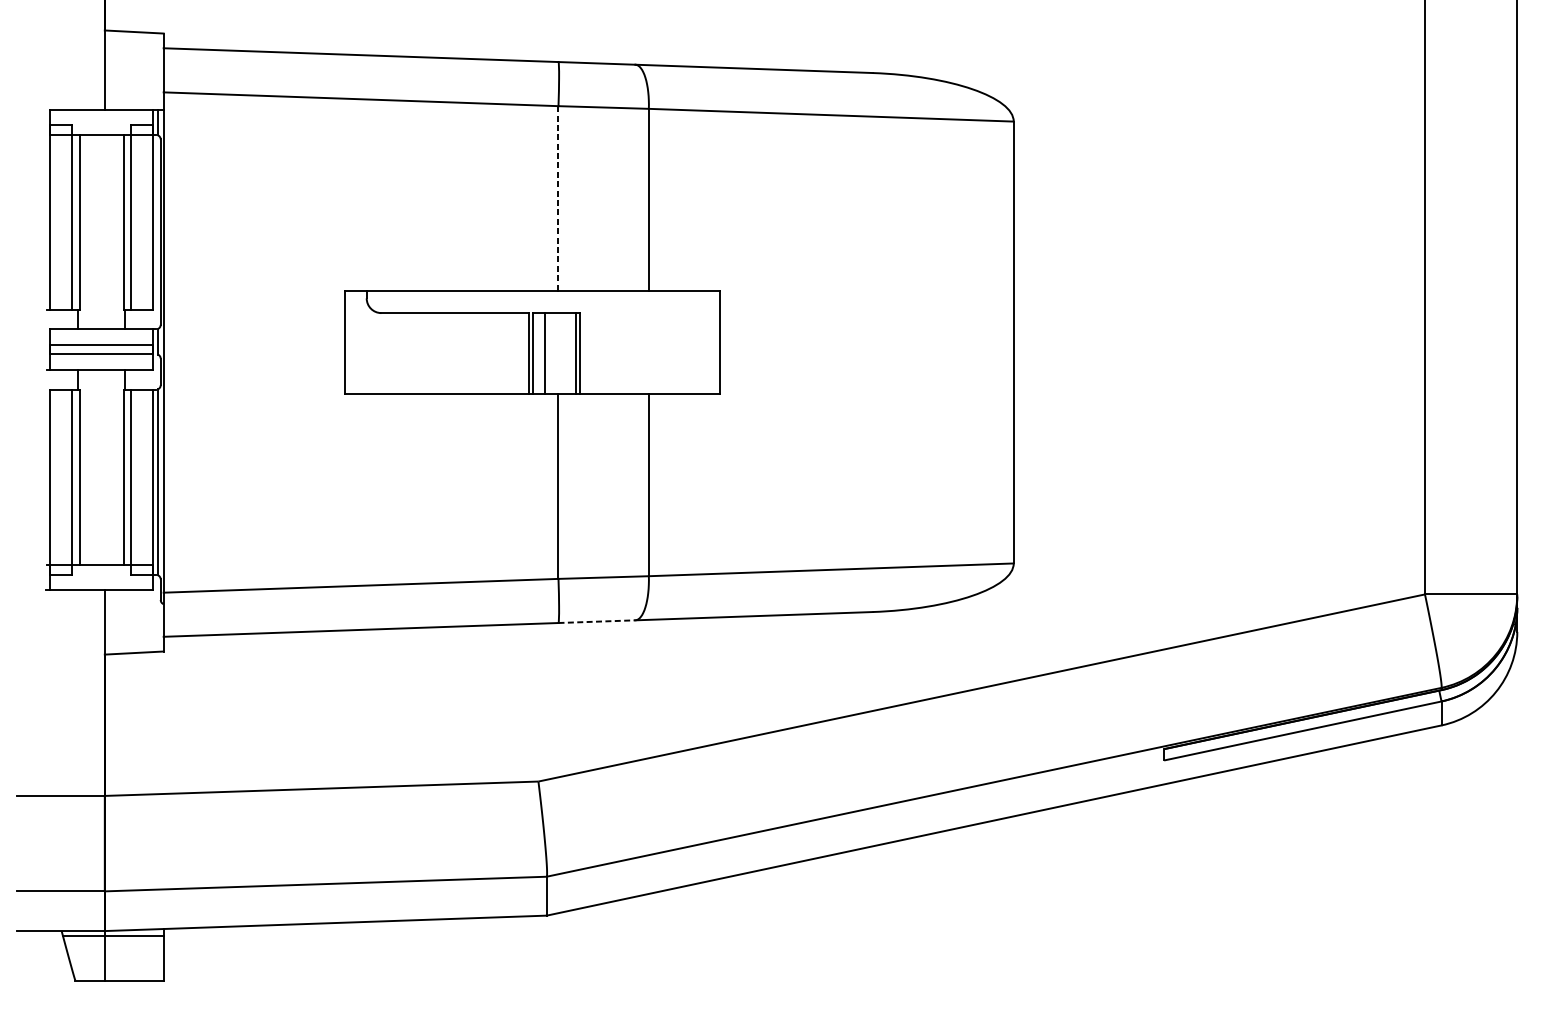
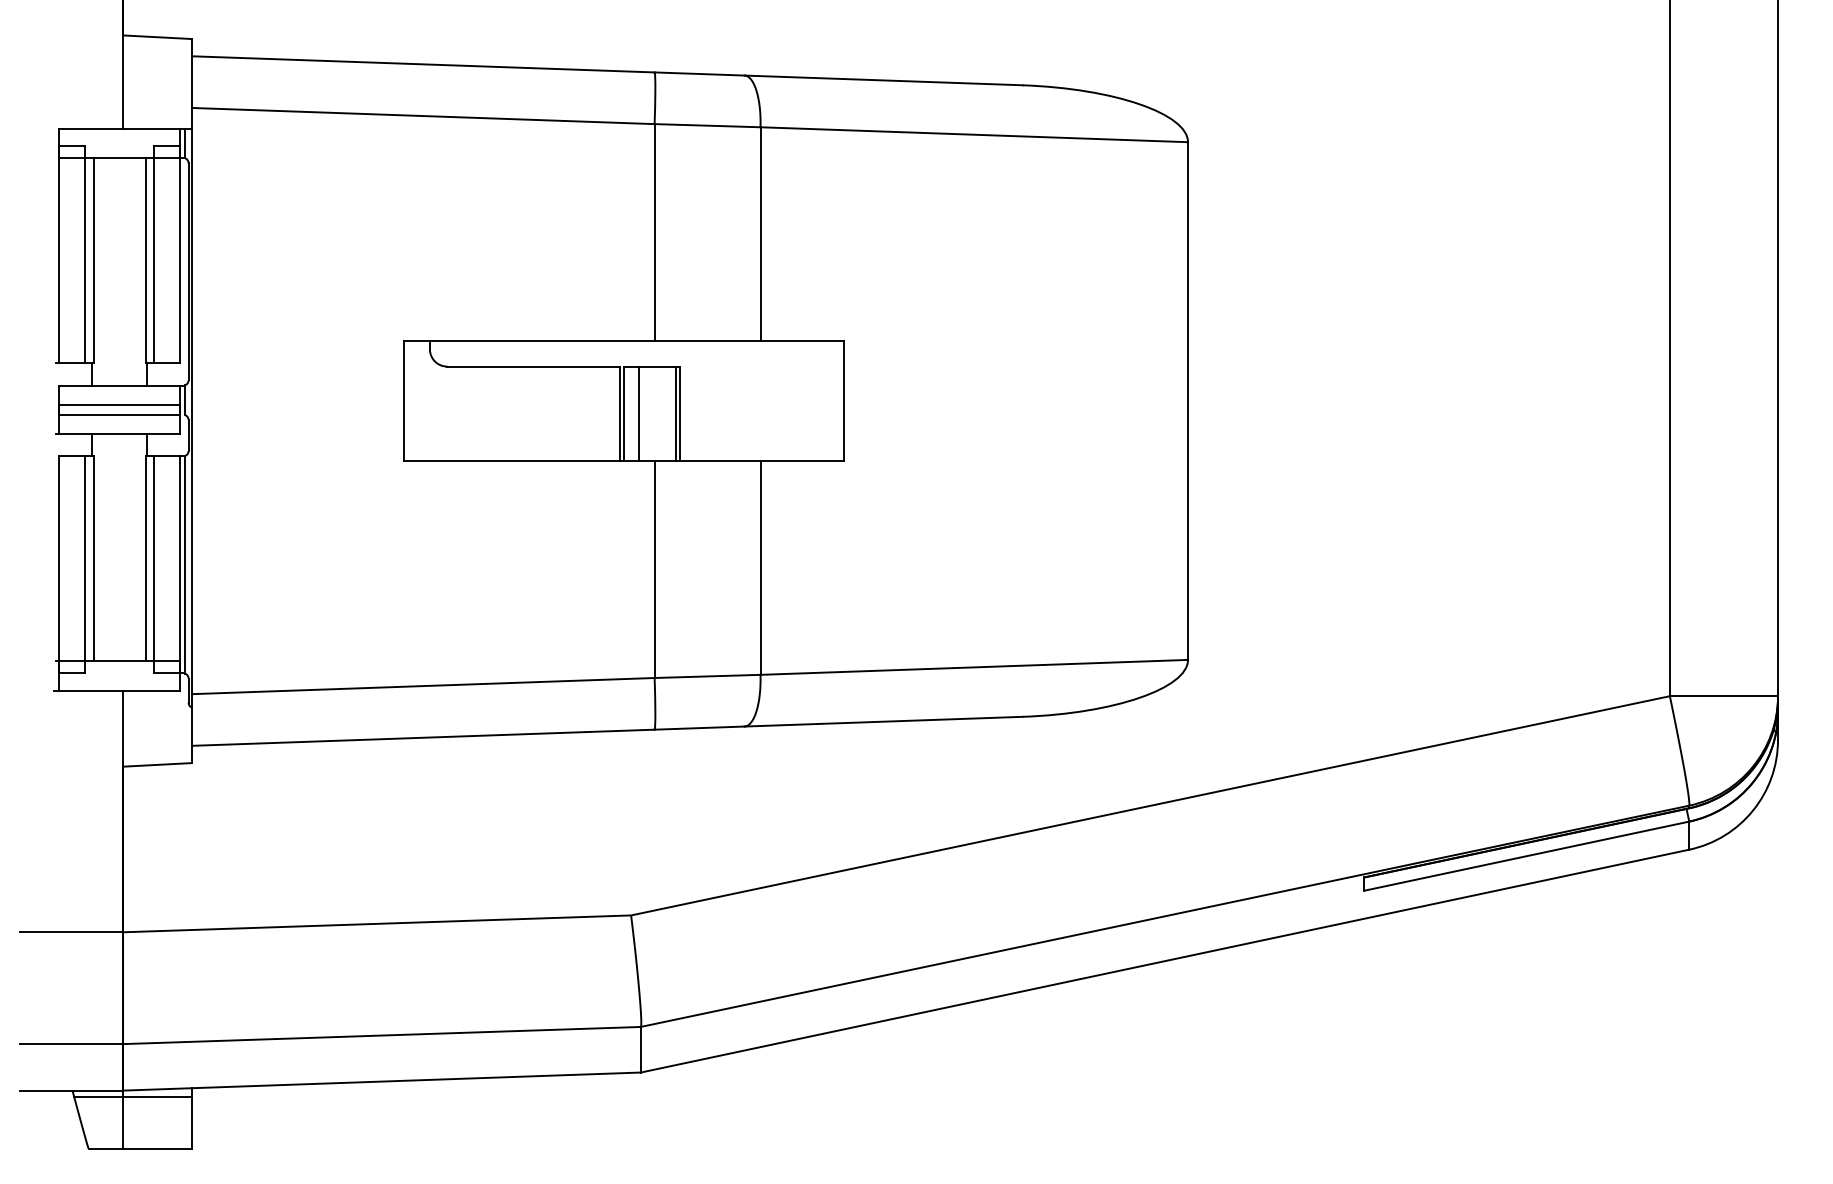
line: (558, 198) -> (654, 232), dashed -> solid
line: (597, 622) -> (700, 728), dashed -> solid

